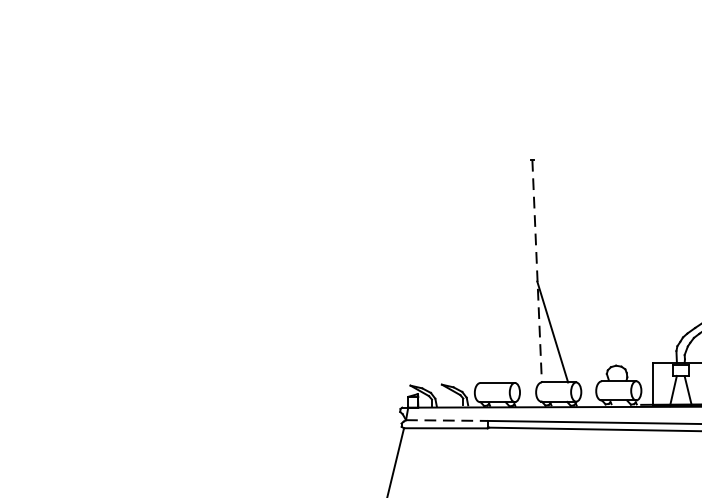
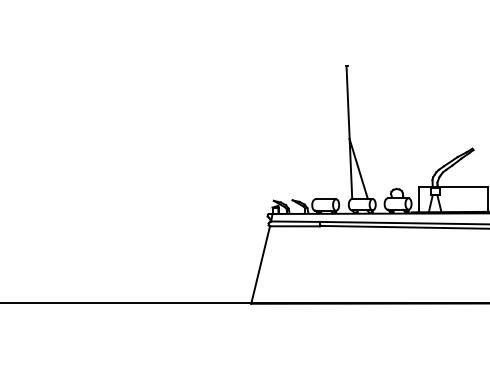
line: (537, 272) -> (349, 133), dashed -> solid
line: (448, 420) -> (296, 221), dashed -> solid

